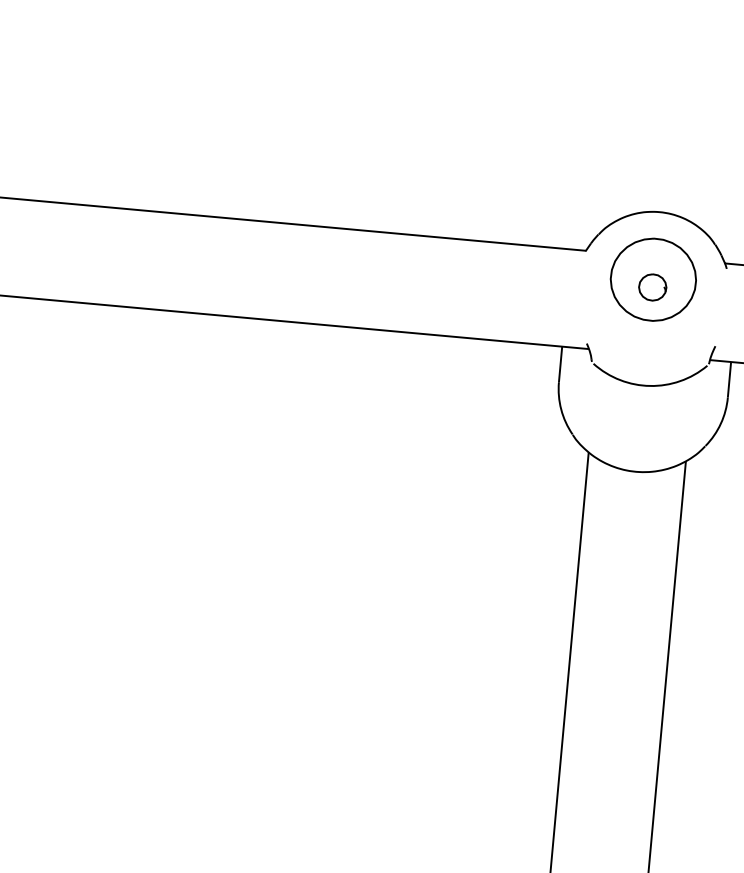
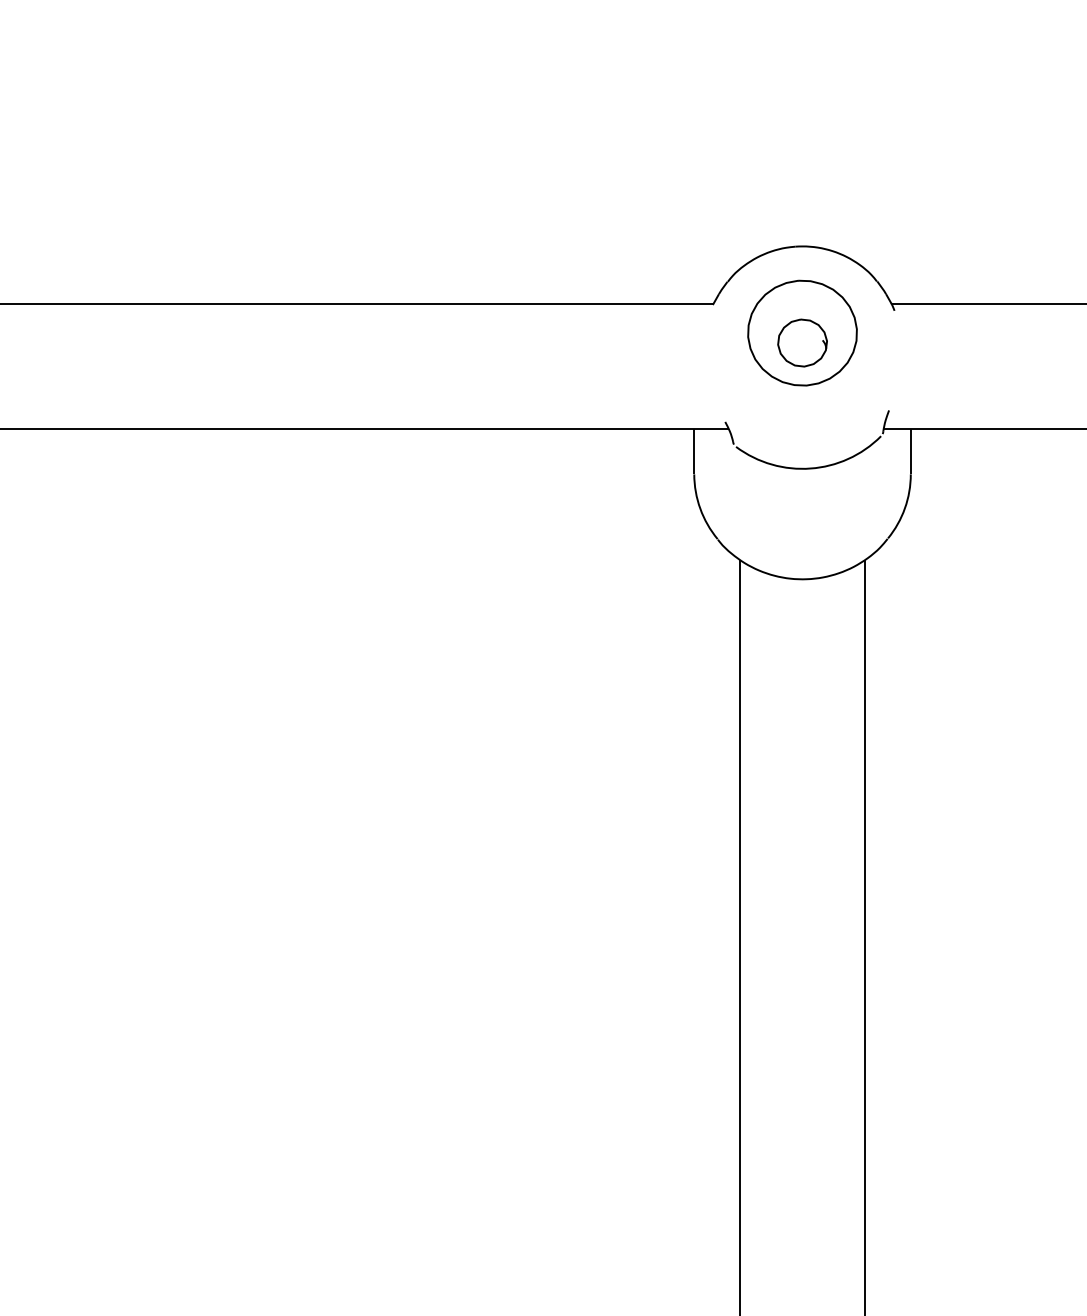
part: (652, 287) -> (802, 342), size x1.4

